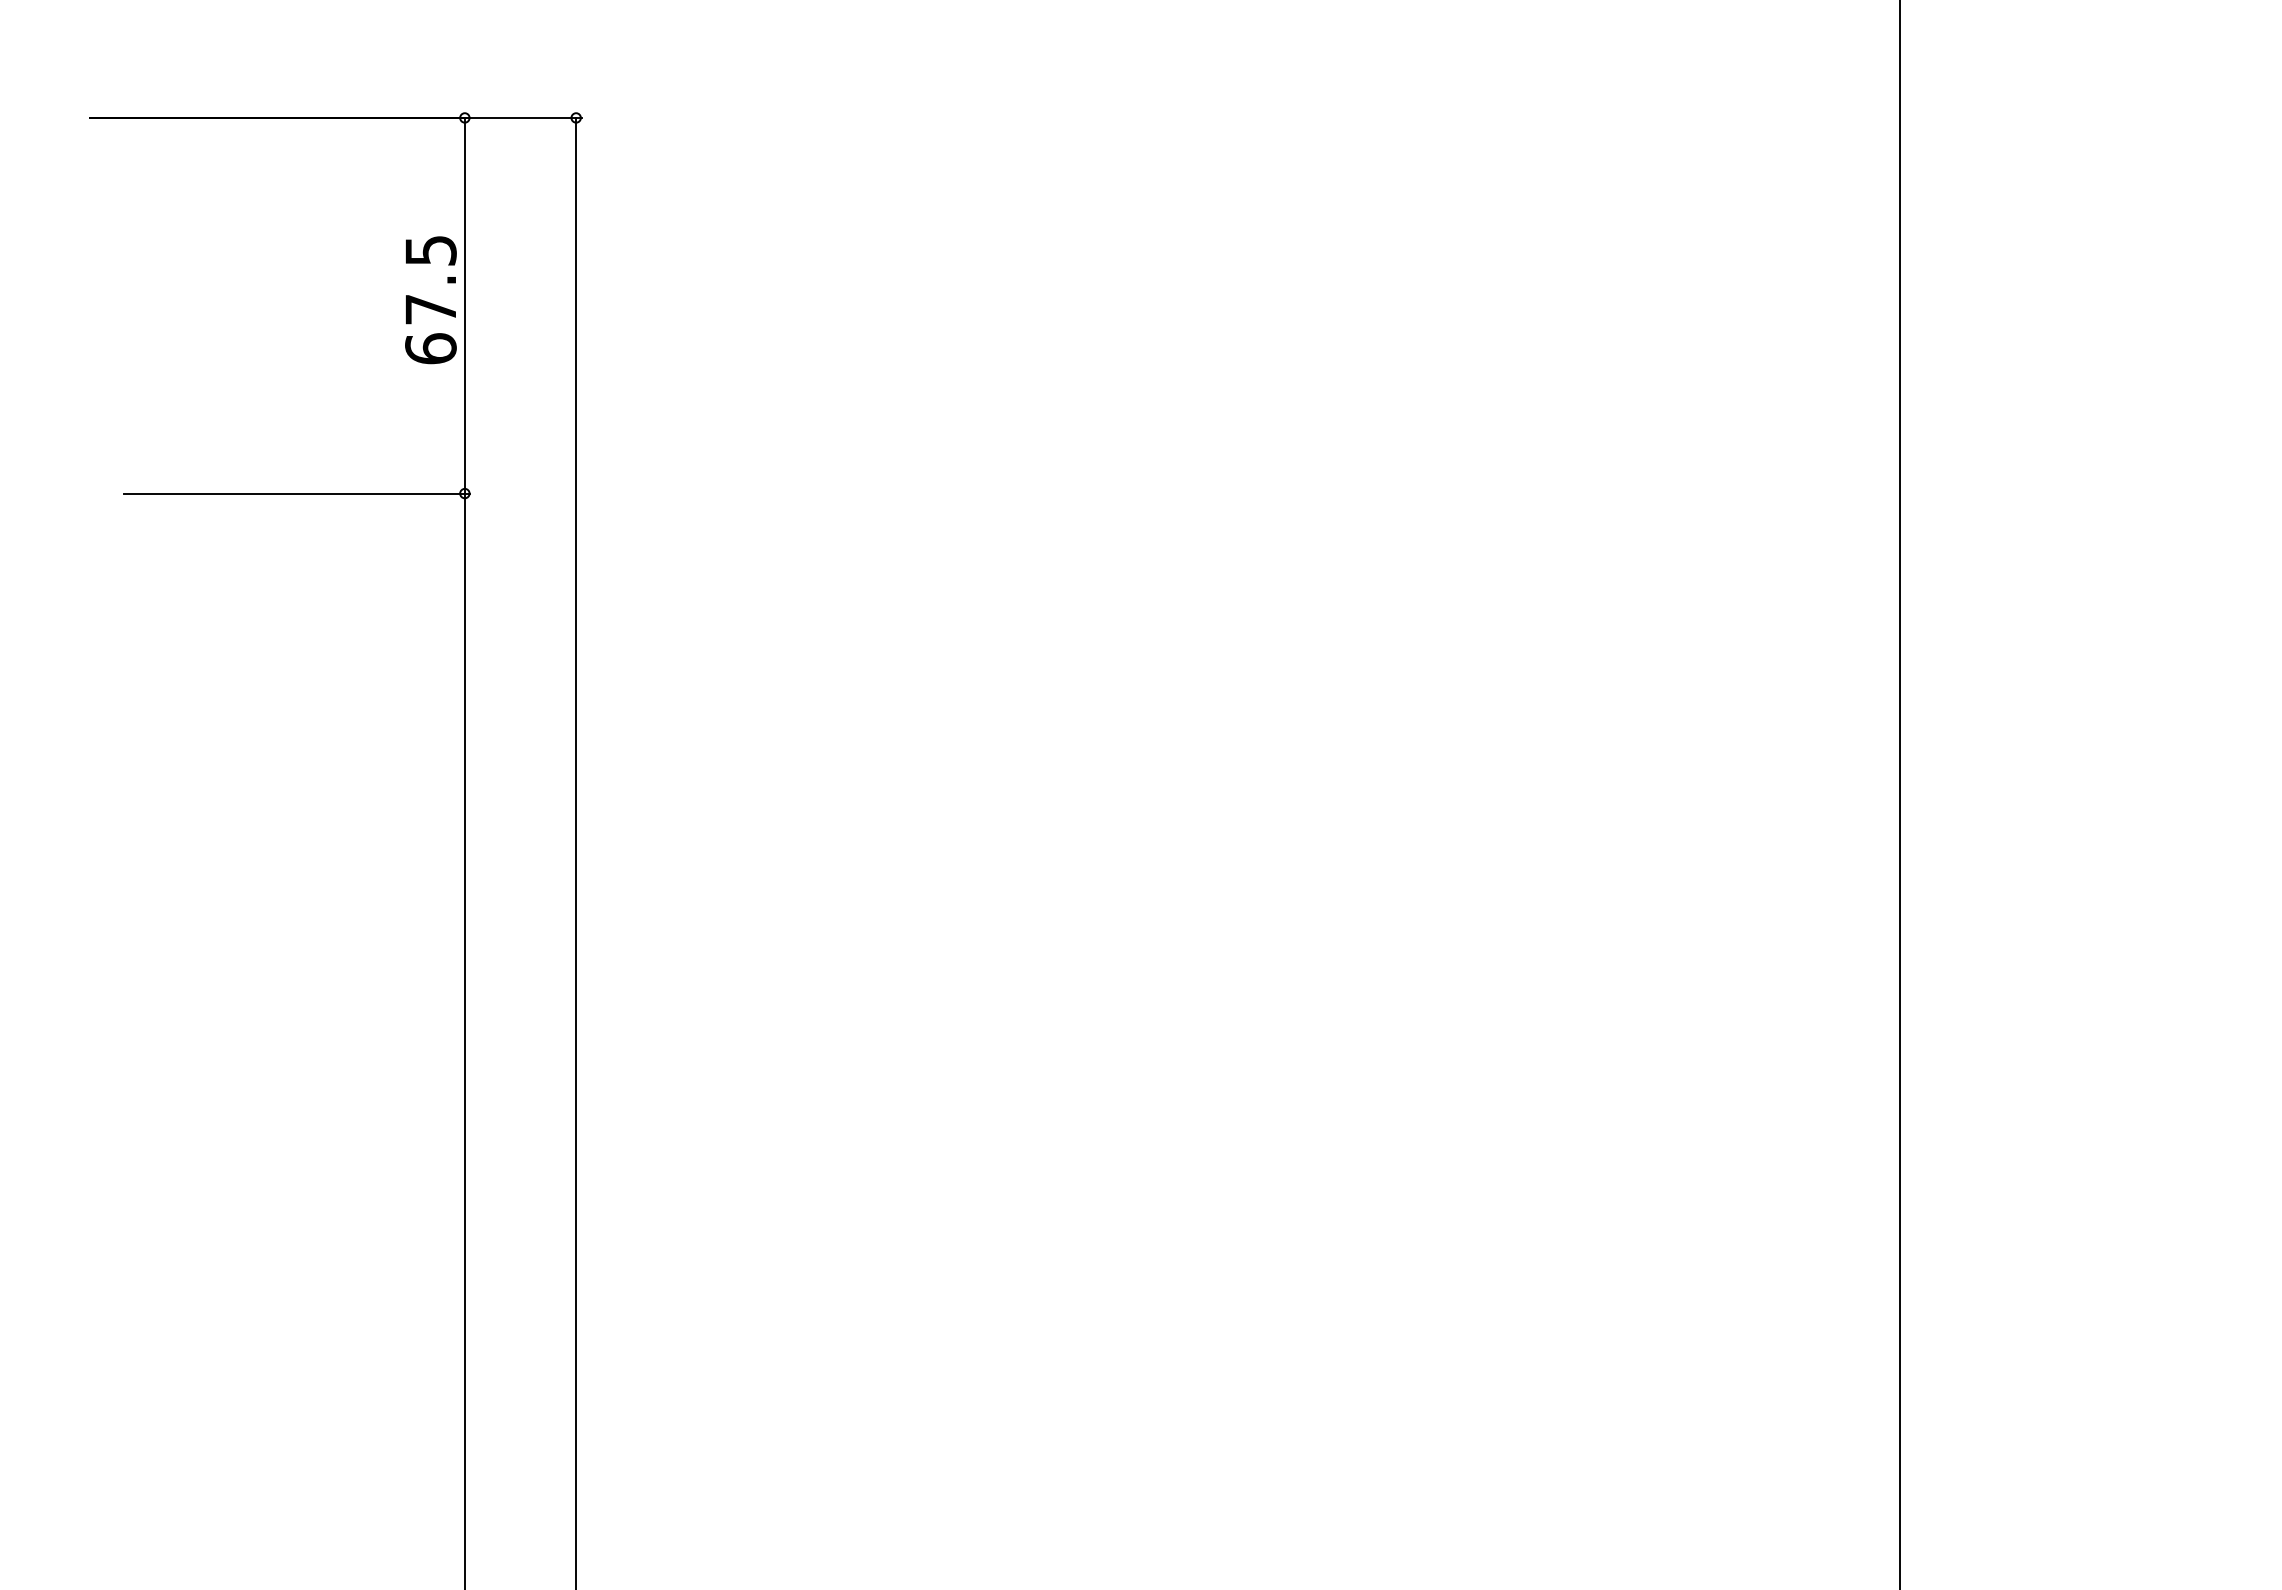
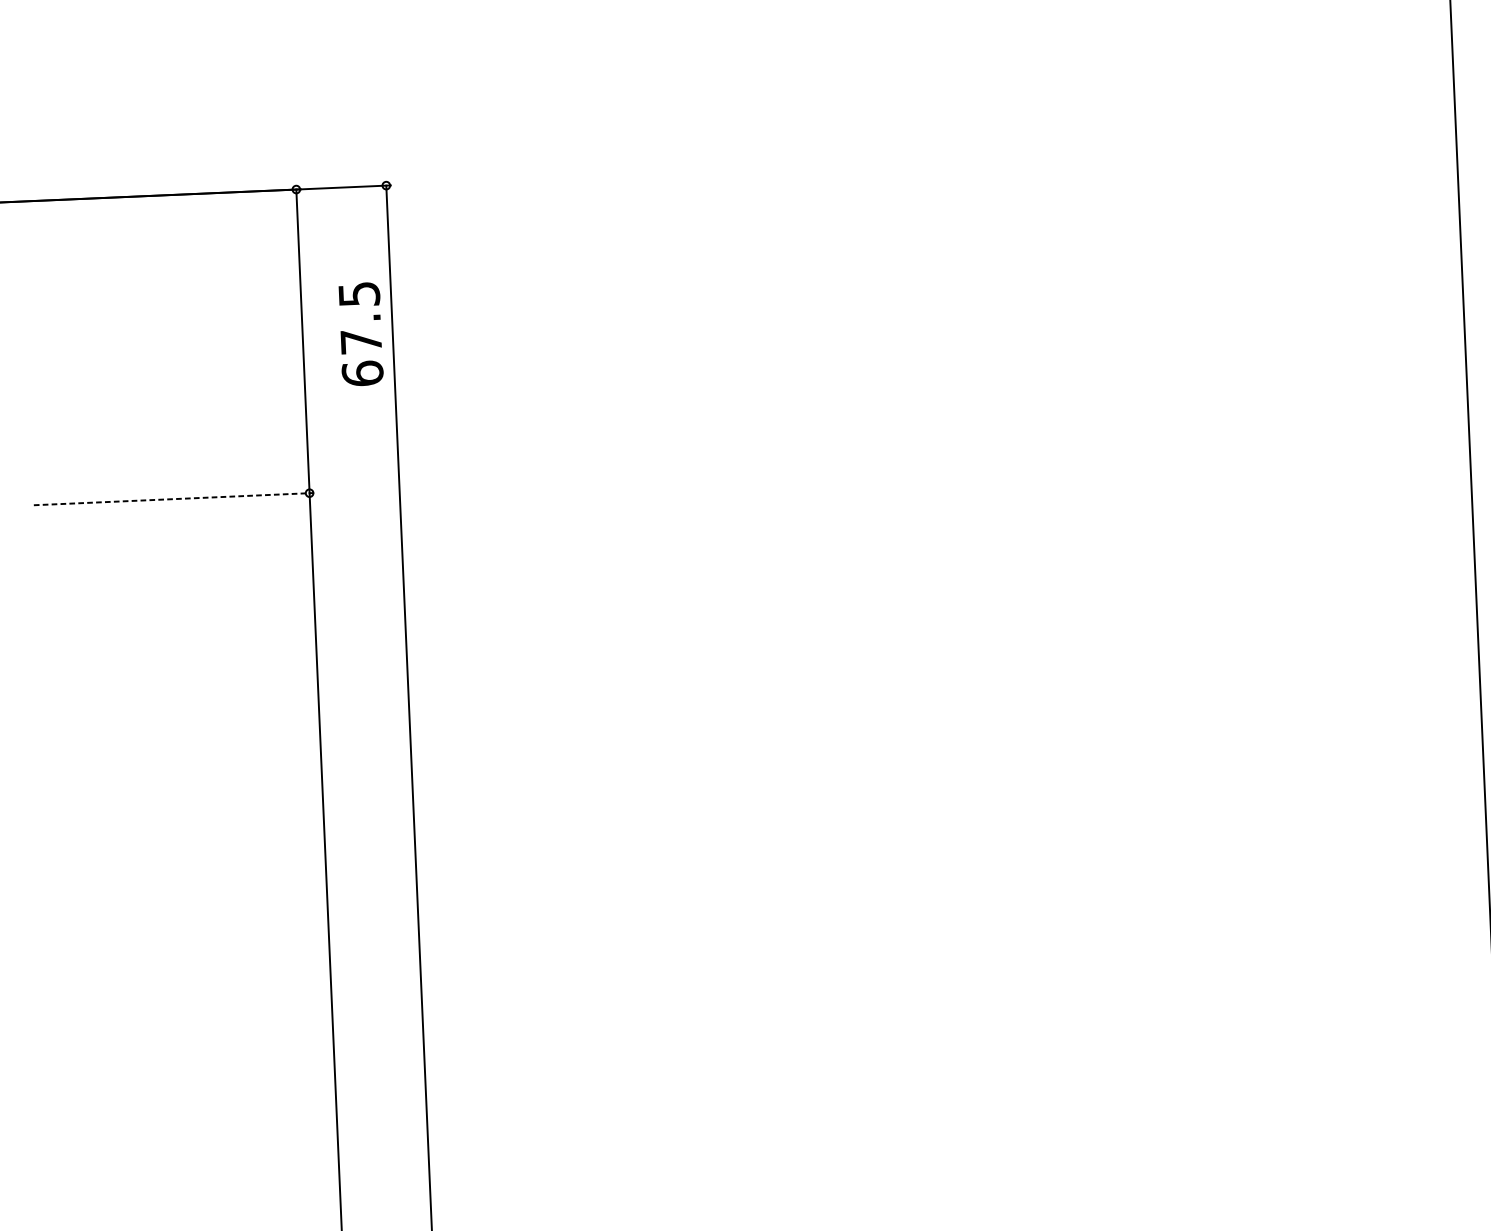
text: (430, 300) -> (360, 334), moved
line: (297, 493) -> (174, 499), solid -> dashed

